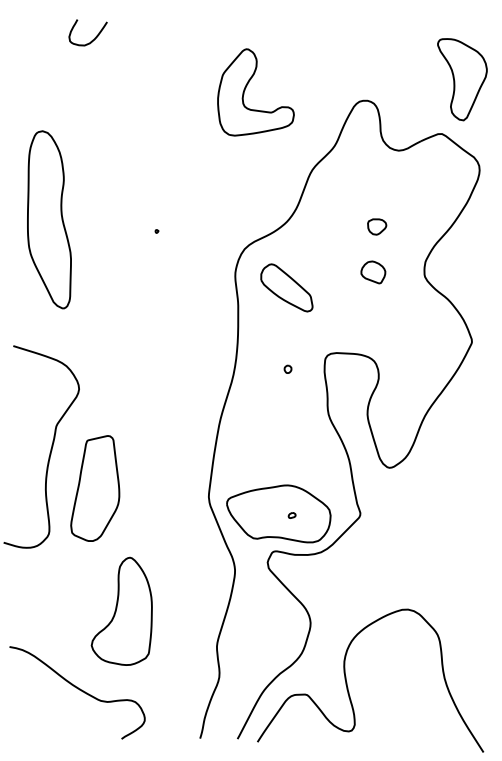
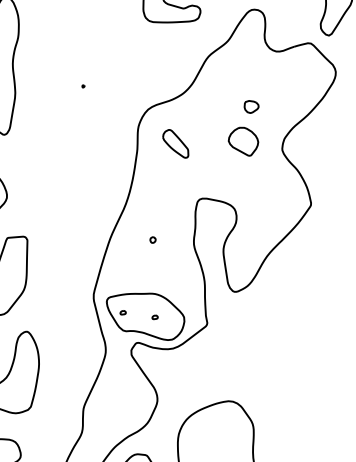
part: (373, 272) -> (243, 141), size x1.6
part: (286, 287) -> (175, 143), size x0.7
part: (287, 368) -> (152, 239), moved
part: (249, 515) -> (122, 312), added

